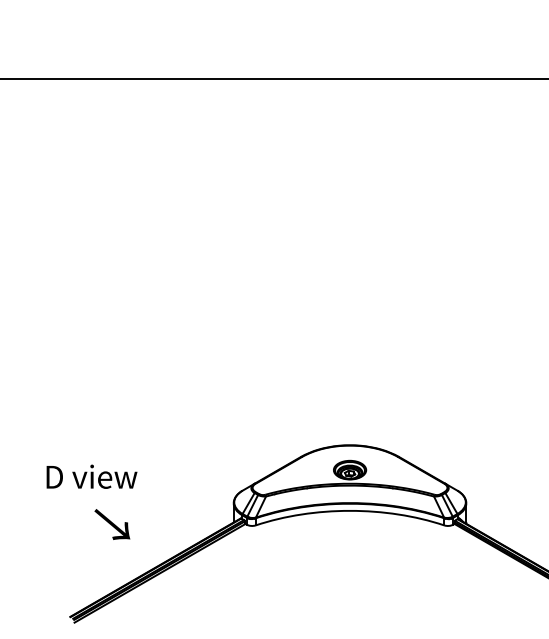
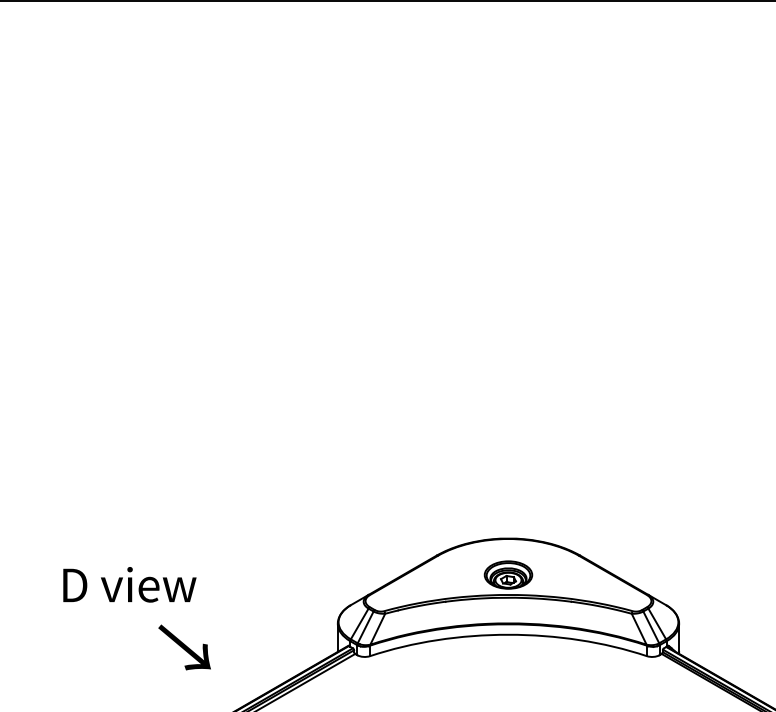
text: (112, 524) -> (184, 647), moved

